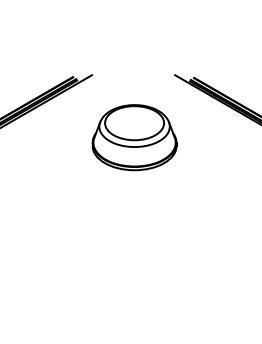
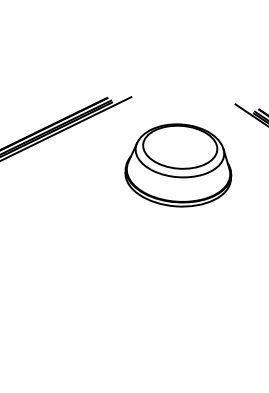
part: (134, 137) -> (178, 165), moved

